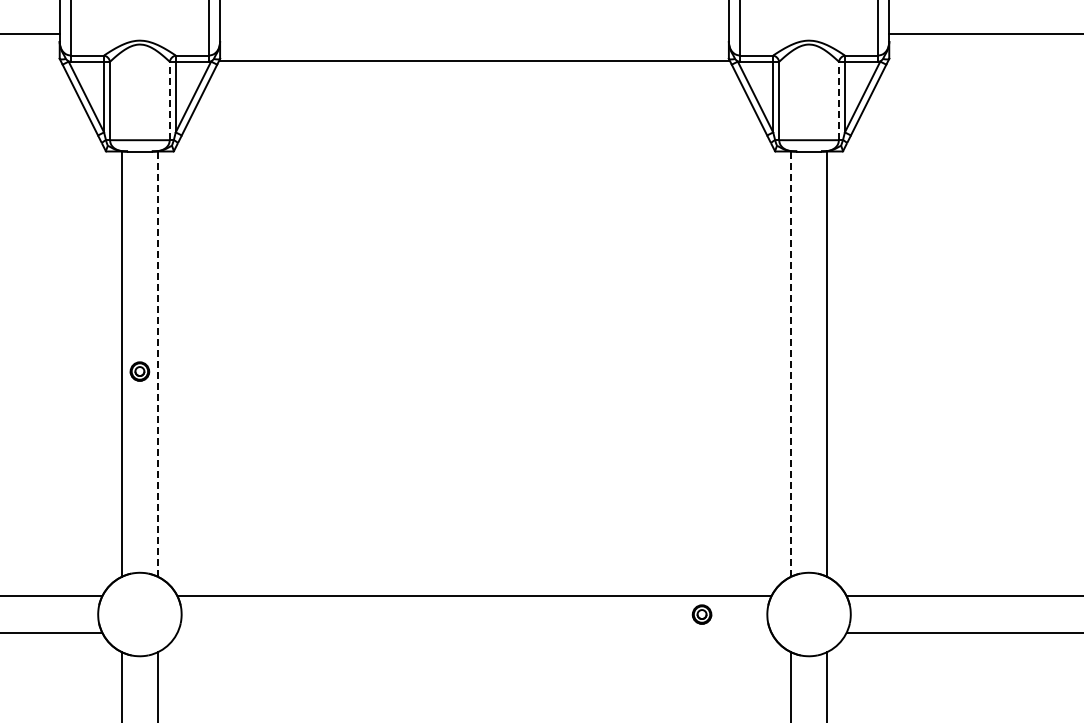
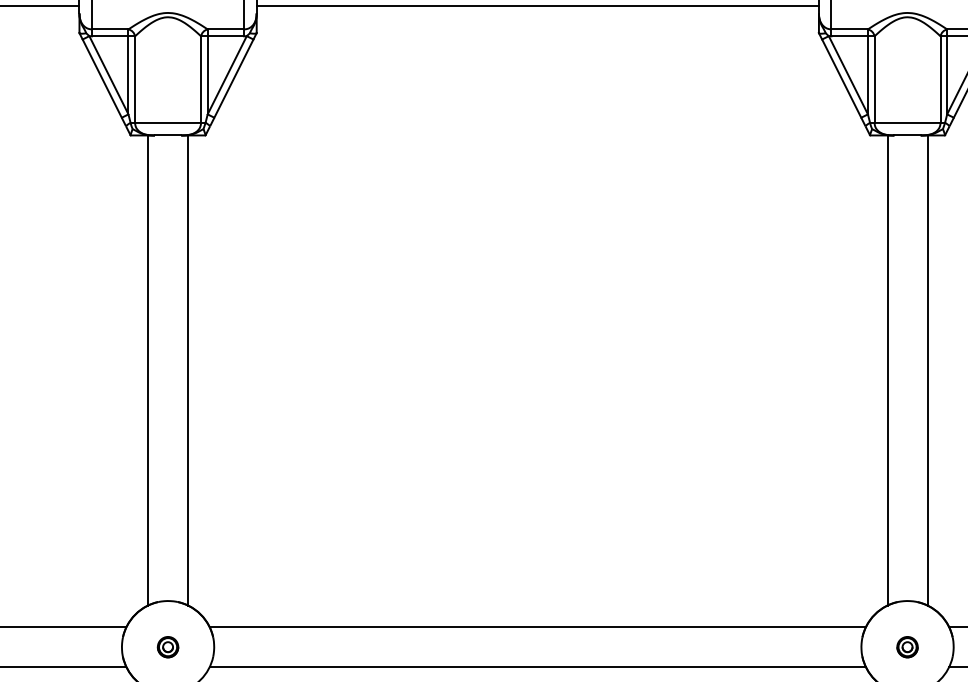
line: (474, 61) -> (537, 6), moved
line: (169, 100) -> (200, 79), dashed -> solid
line: (838, 100) -> (940, 79), dashed -> solid
line: (157, 364) -> (187, 370), dashed -> solid
line: (791, 364) -> (888, 370), dashed -> solid
part: (139, 371) -> (167, 647), moved
part: (701, 614) -> (906, 647), moved
line: (474, 632) -> (537, 667), added

